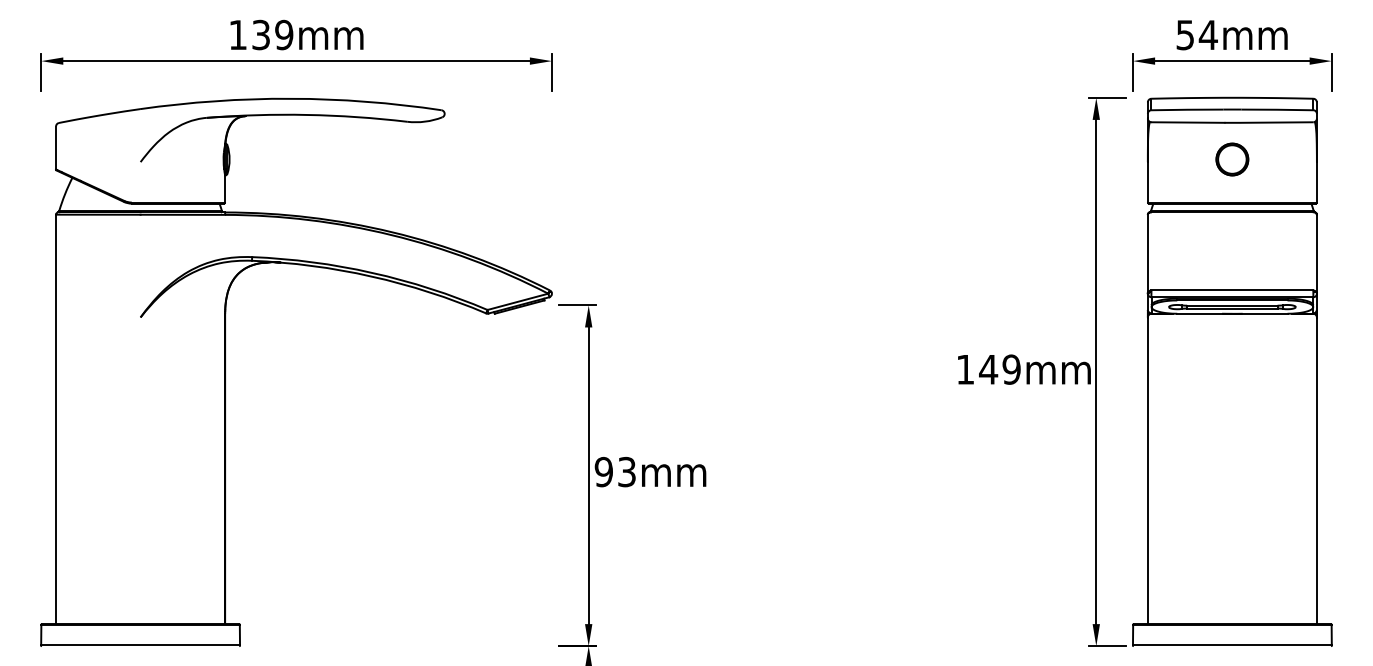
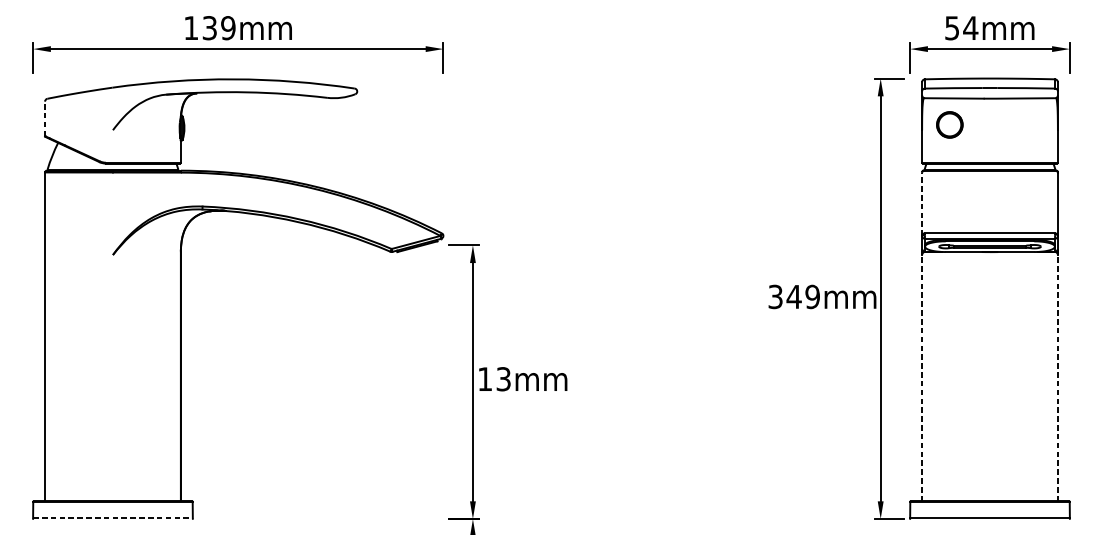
line: (56, 147) -> (45, 118), solid -> dashed
part: (1232, 159) -> (949, 124), moved
line: (1147, 253) -> (921, 203), solid -> dashed
text: (965, 369) -> (775, 296), 149mm -> 349mm
line: (1147, 470) -> (921, 377), solid -> dashed
line: (1316, 470) -> (1057, 377), solid -> dashed
text: (603, 471) -> (484, 378), 93mm -> 13mm
line: (141, 645) -> (113, 518), solid -> dashed

